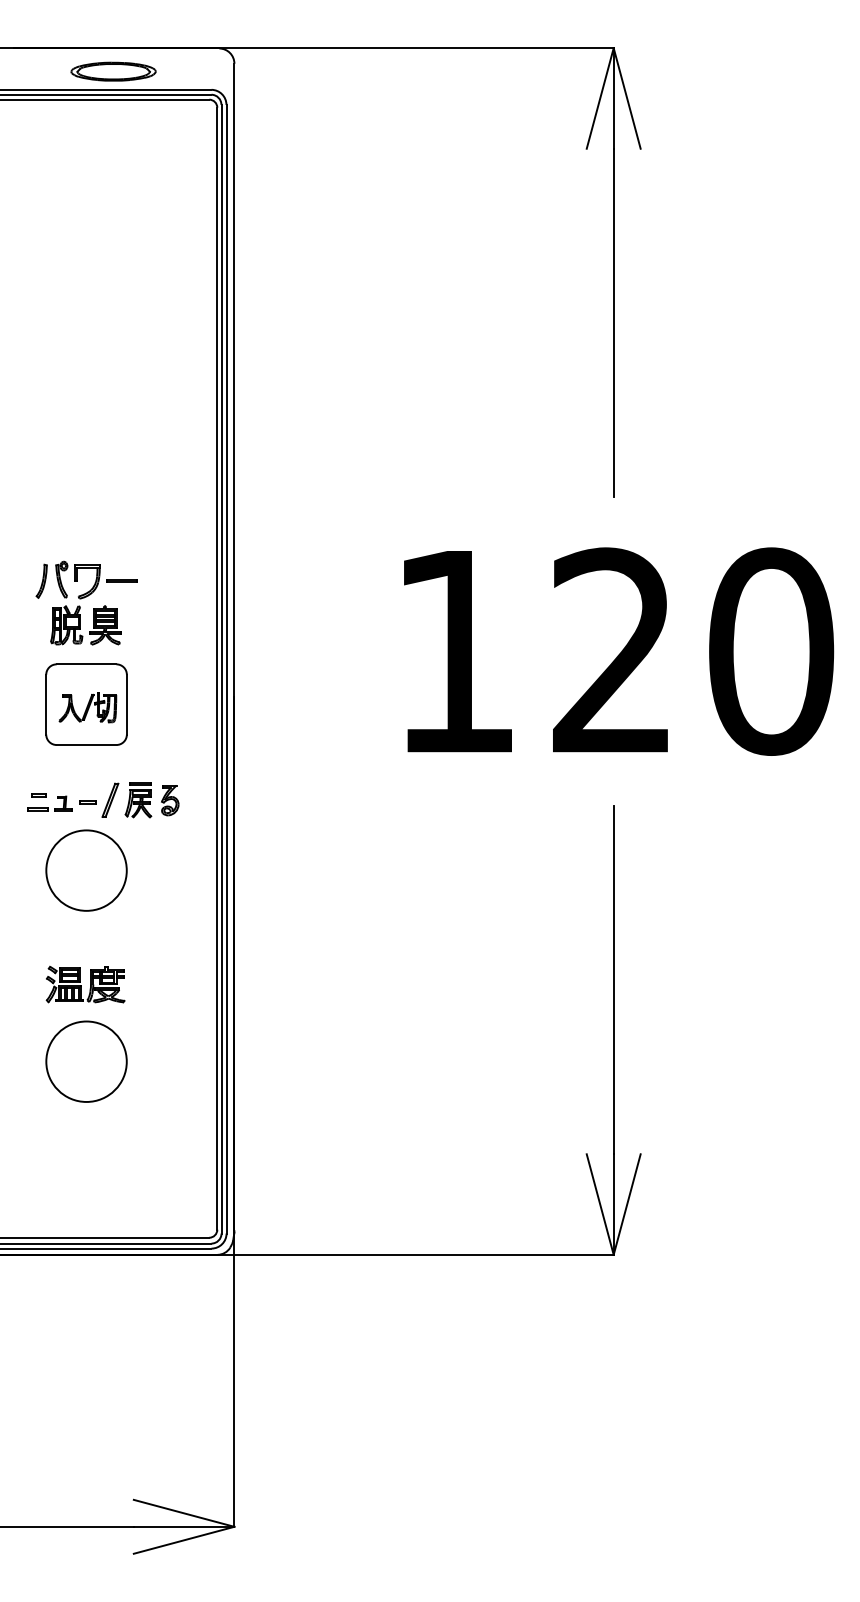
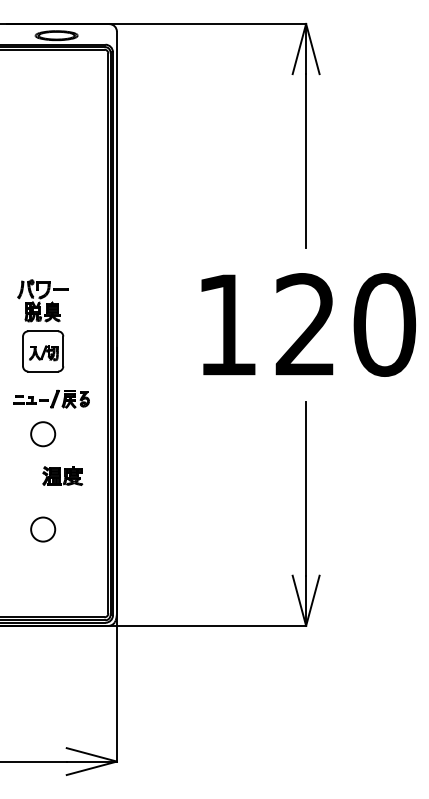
circle: (87, 871) -> (43, 434), size x0.6
part: (85, 983) -> (62, 475), moved
circle: (87, 1061) -> (43, 529), size x0.6

